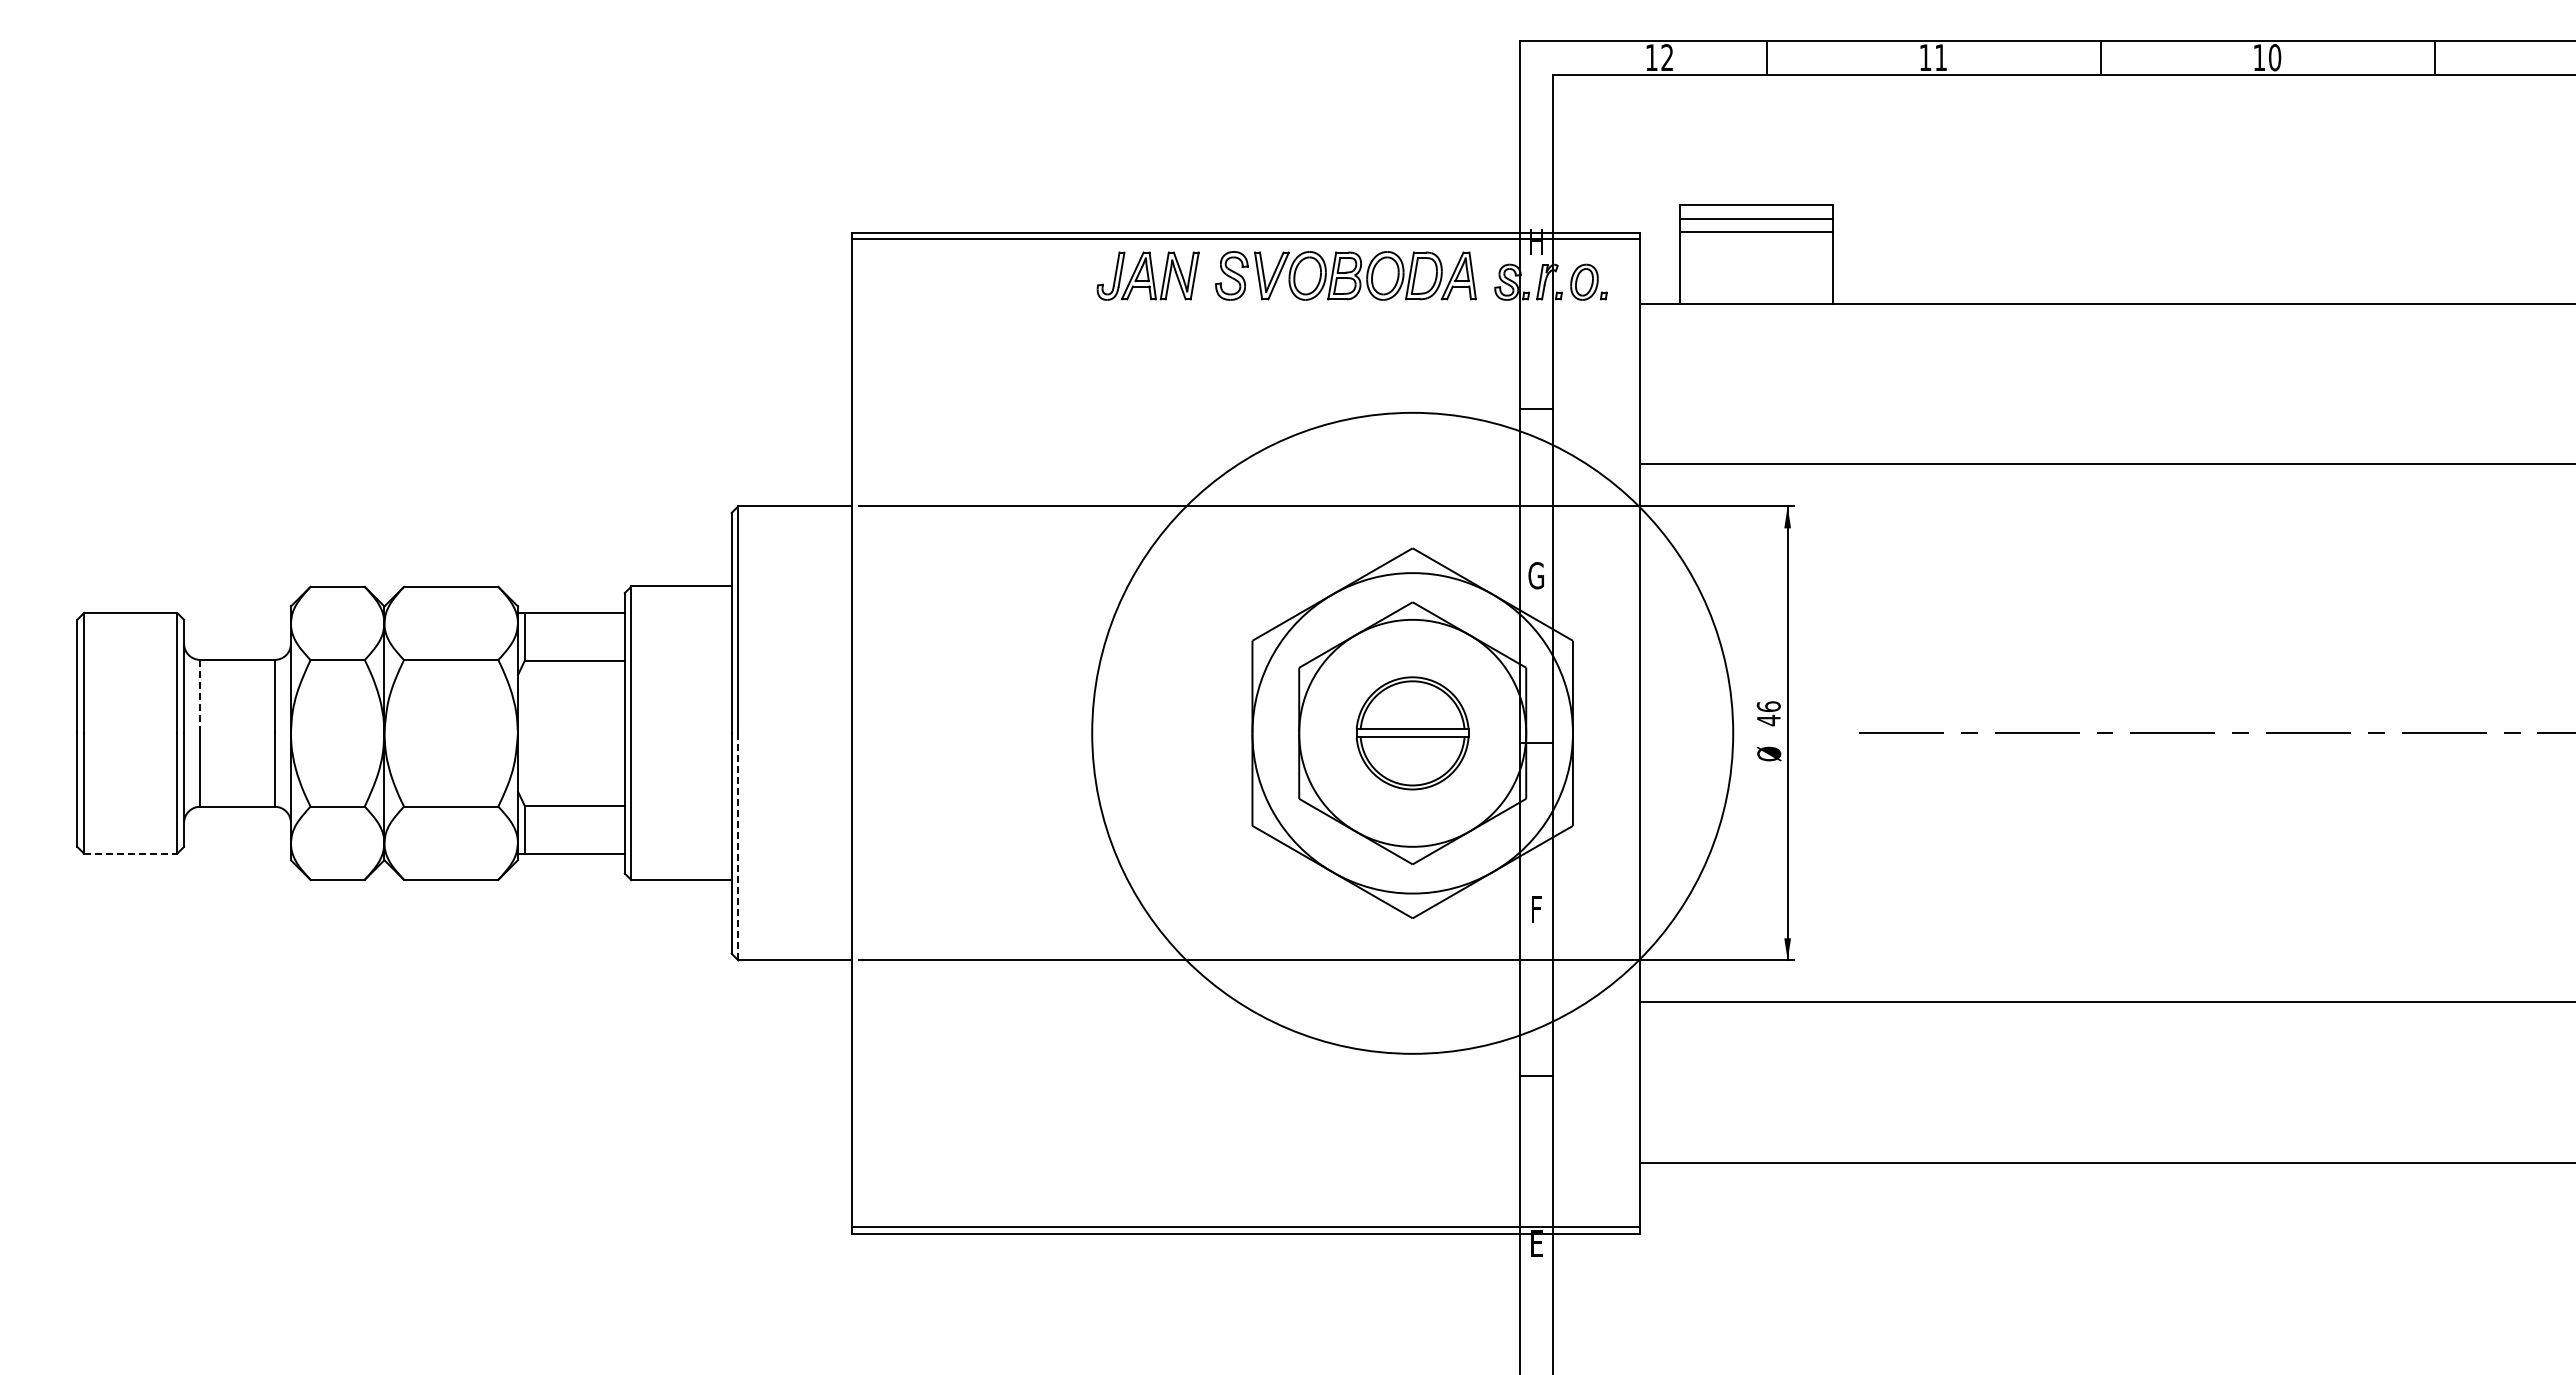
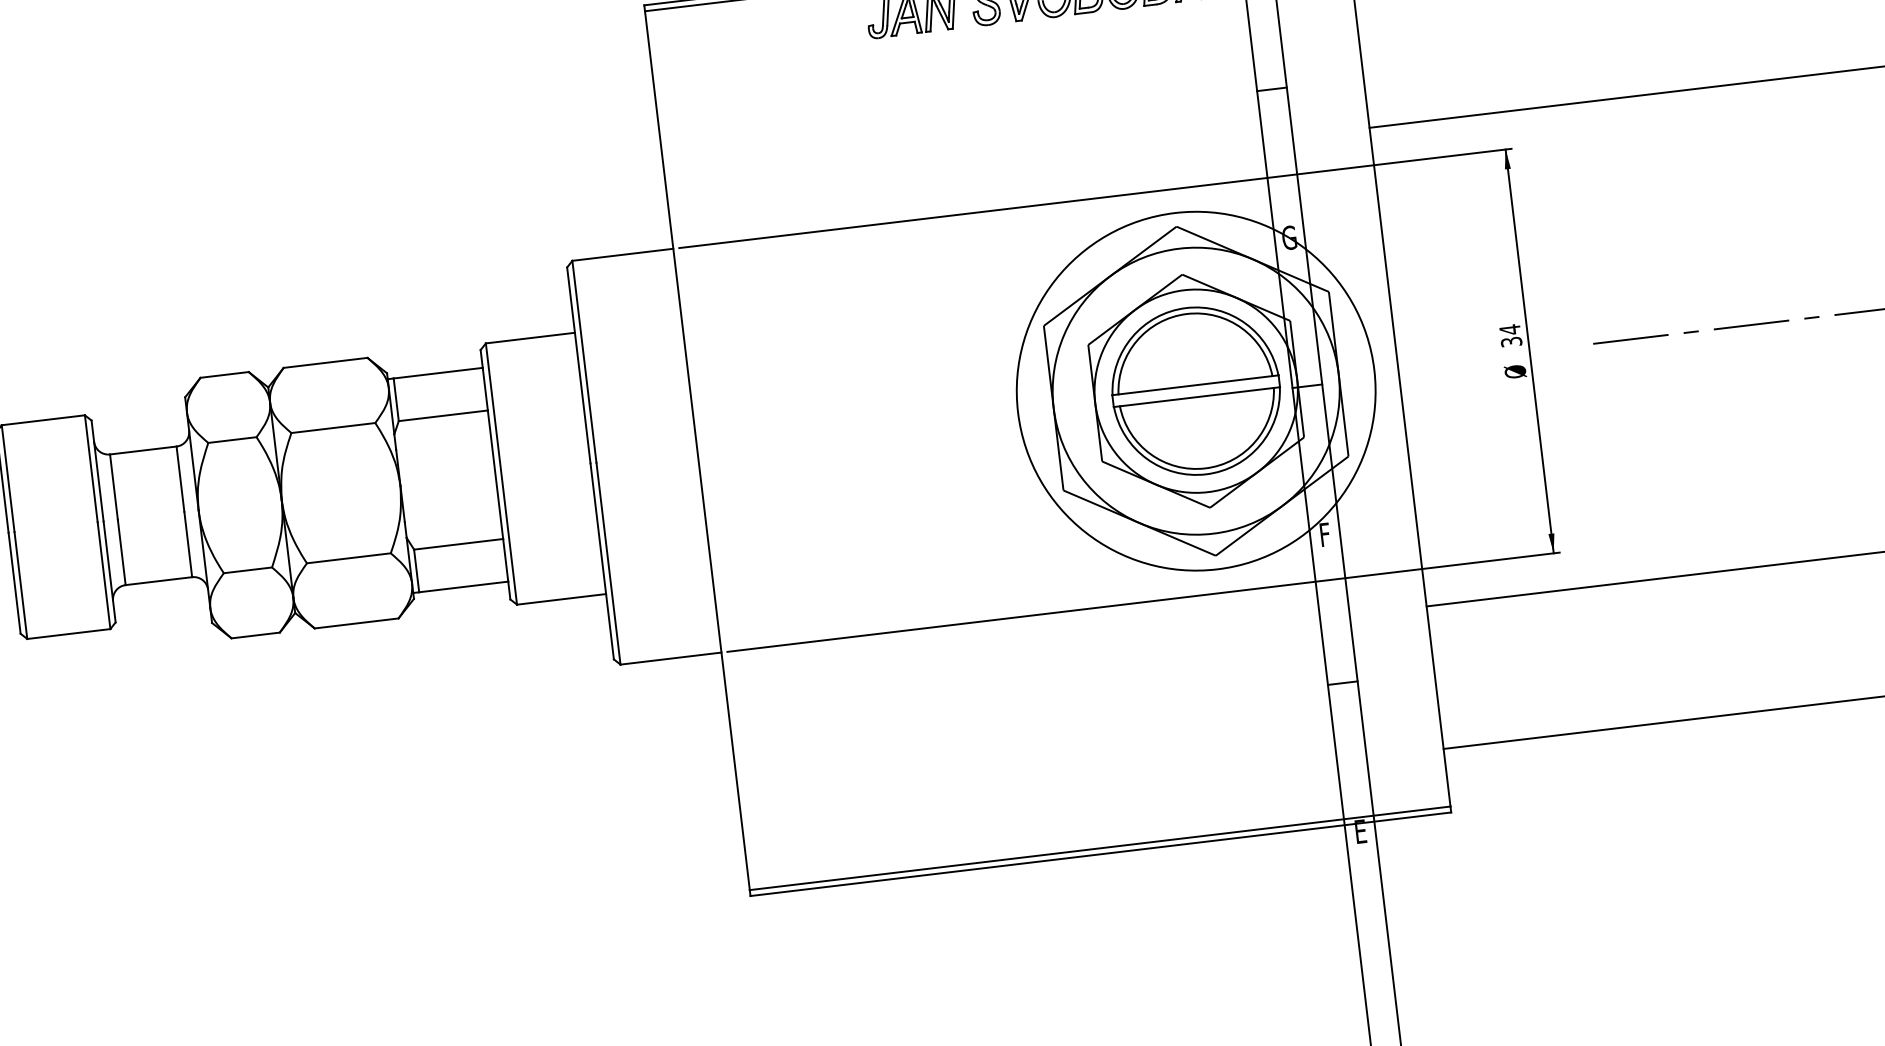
line: (200, 696) -> (114, 486), dashed -> solid
text: (1768, 713) -> (1510, 335), 46 -> 34
circle: (1412, 733) -> (1196, 391), size x0.62
part: (1412, 733) -> (1196, 391), size x1.67
line: (738, 846) -> (608, 563), dashed -> solid
line: (130, 853) -> (68, 634), dashed -> solid

